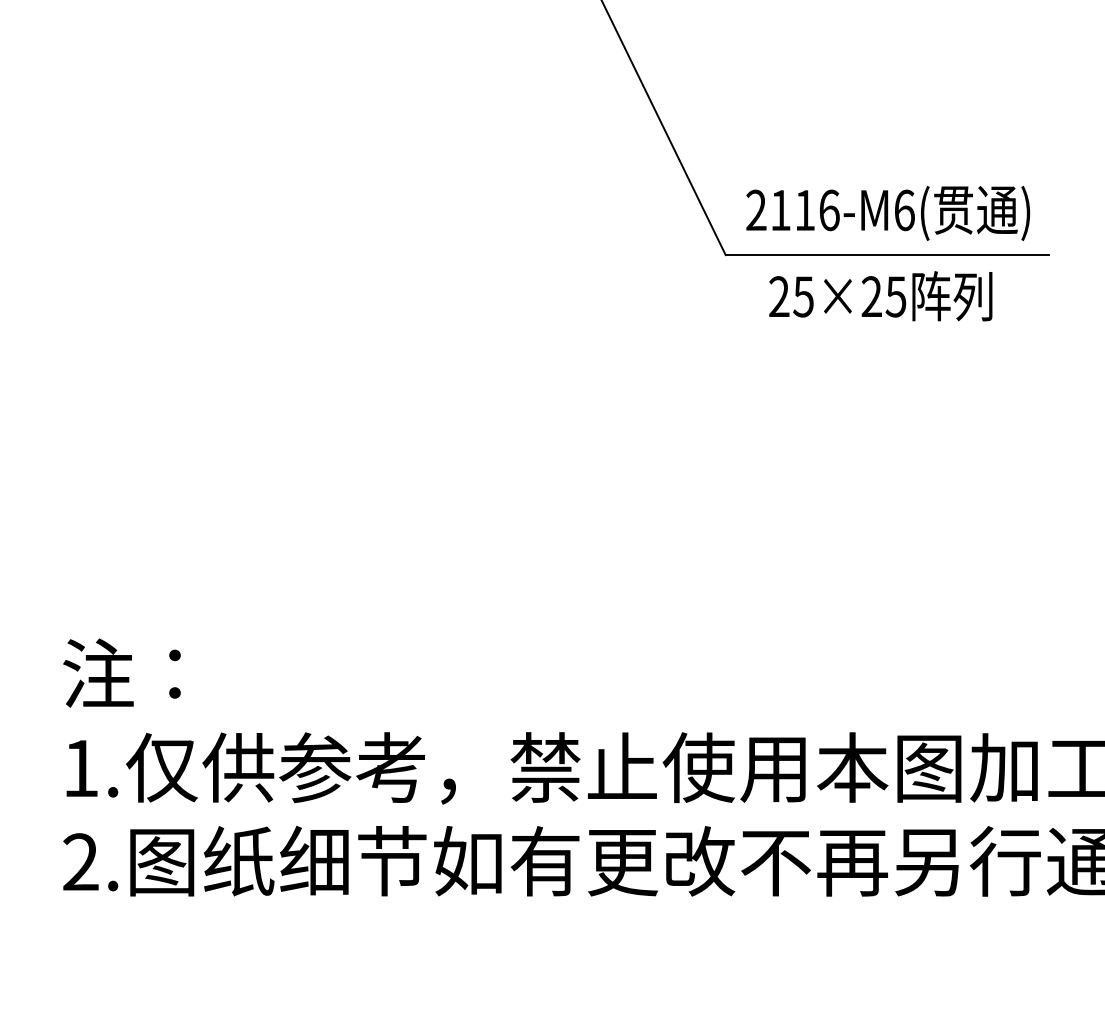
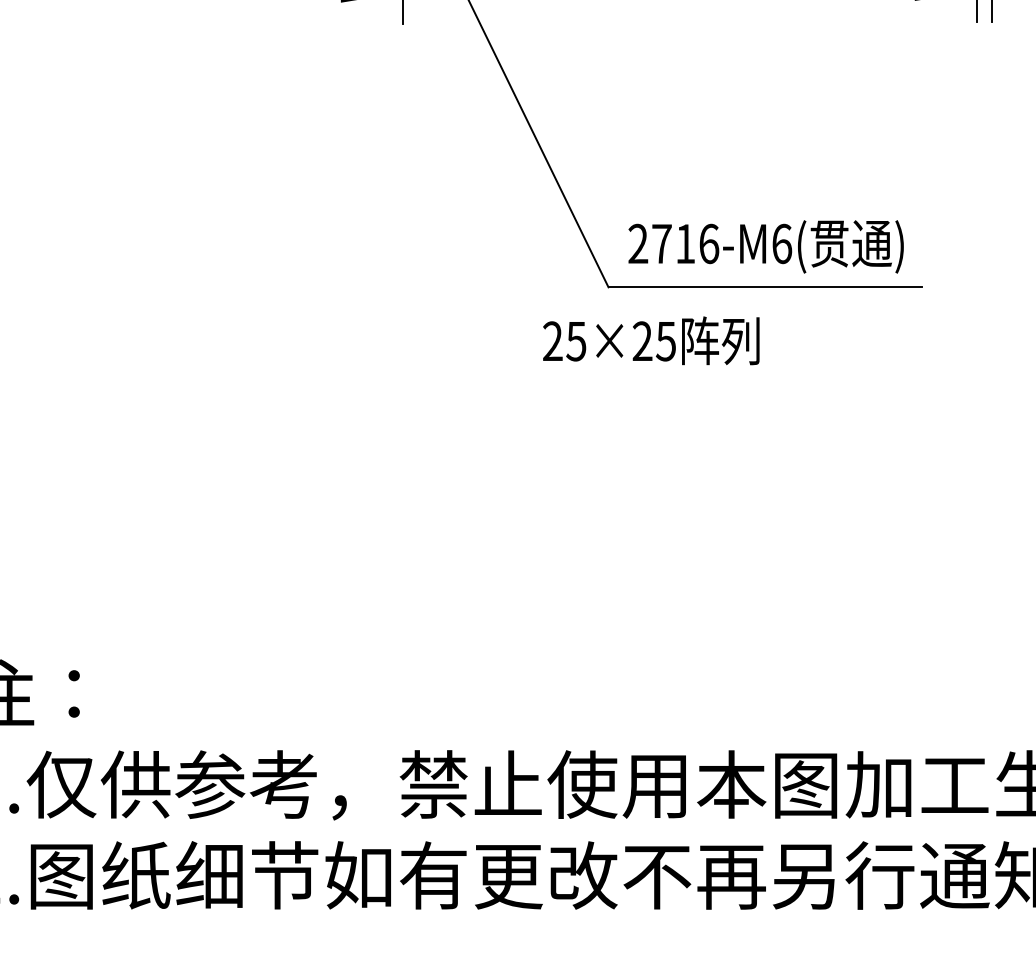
text: (780, 210) -> (661, 244), 2116-M6( -> 2716-M6(
text: (880, 296) -> (651, 341), moved

